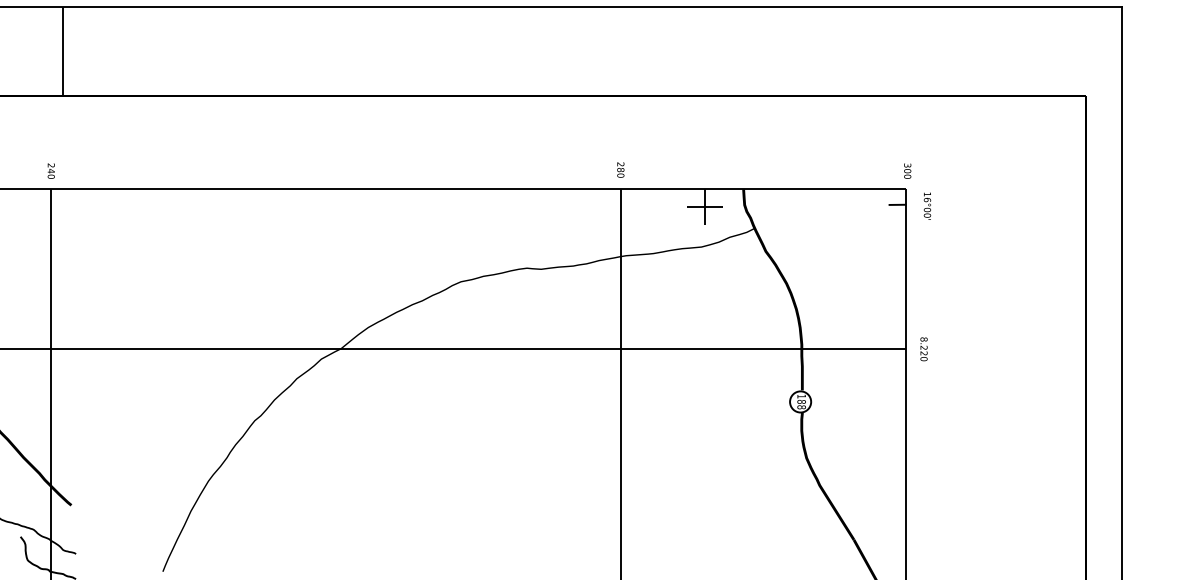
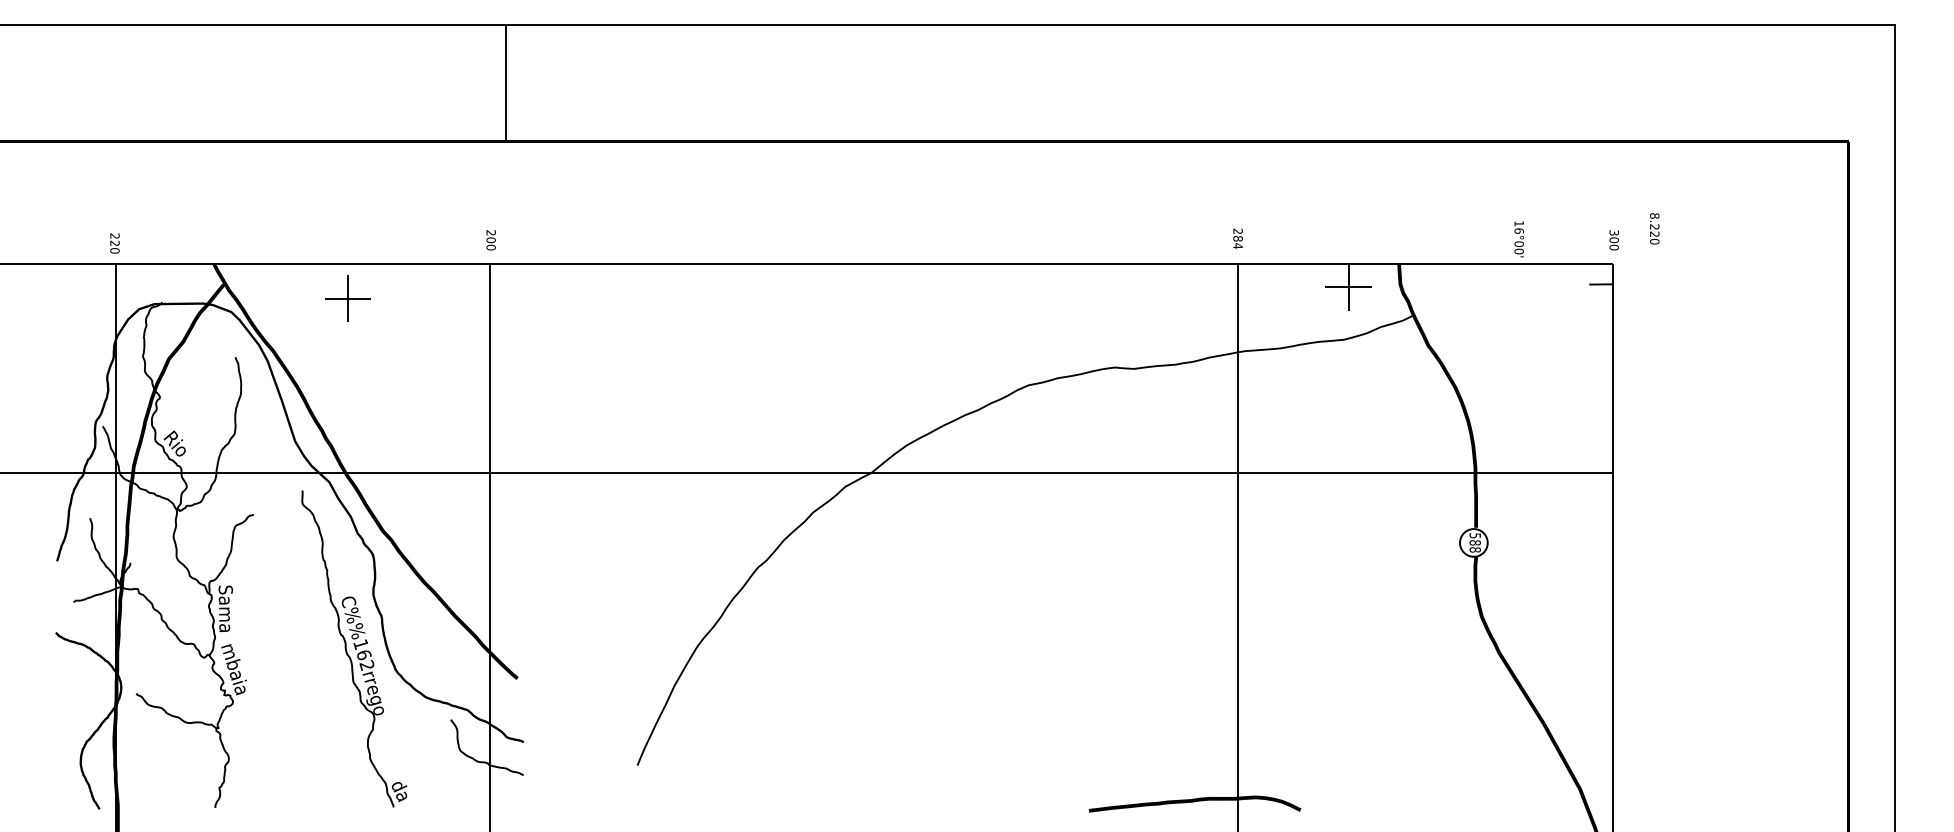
text: (50, 171) -> (490, 240), 240 -> 200
text: (620, 175) -> (1237, 246), 280 -> 284
text: (926, 206) -> (1518, 239), moved
text: (923, 349) -> (1654, 228), moved
text: (801, 396) -> (1474, 535), 188 -> 588

